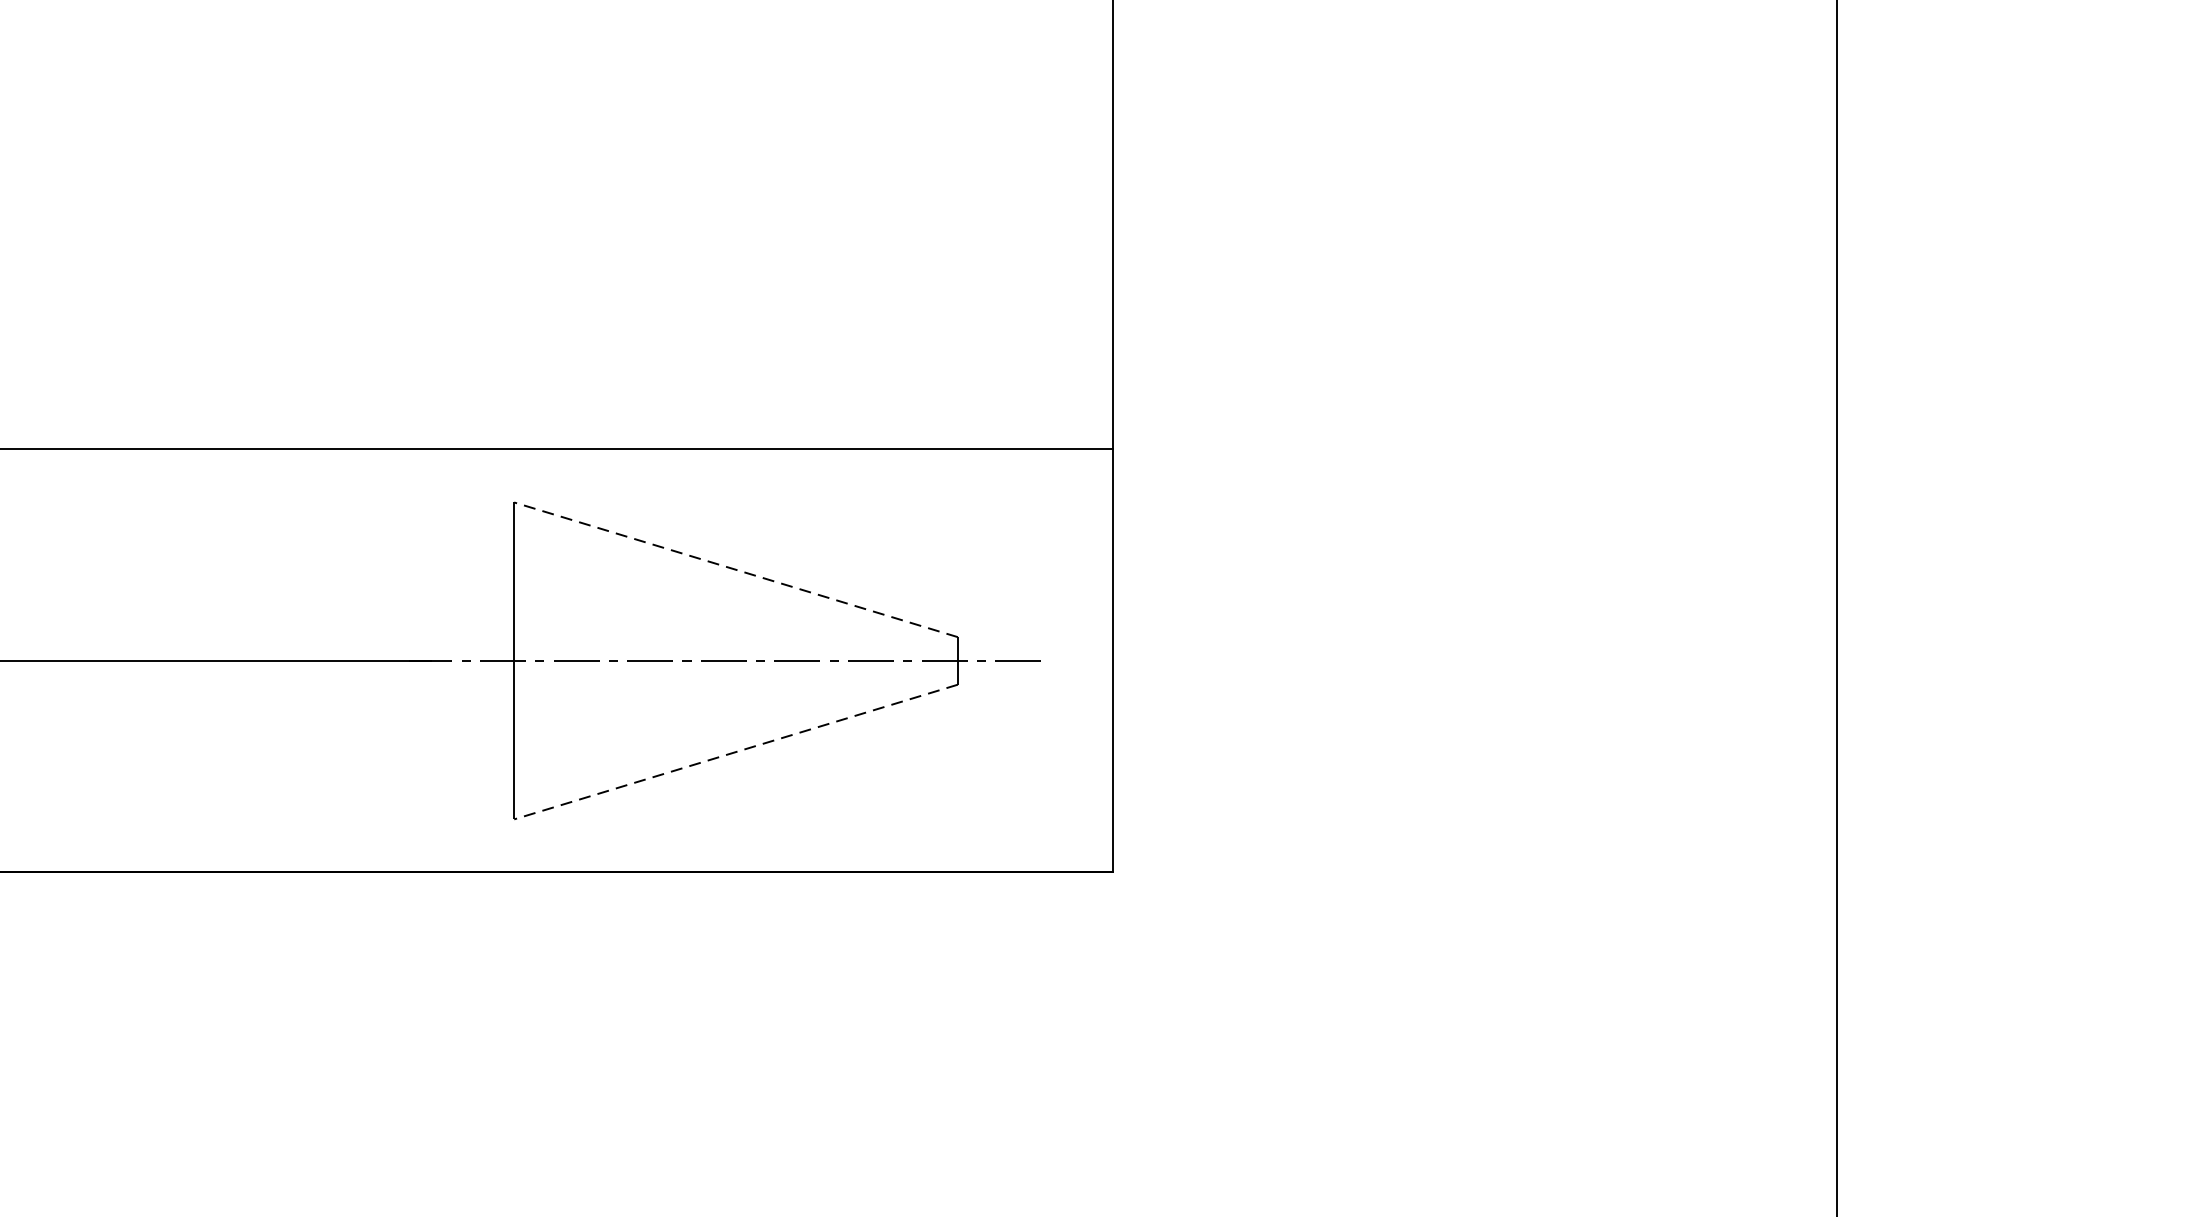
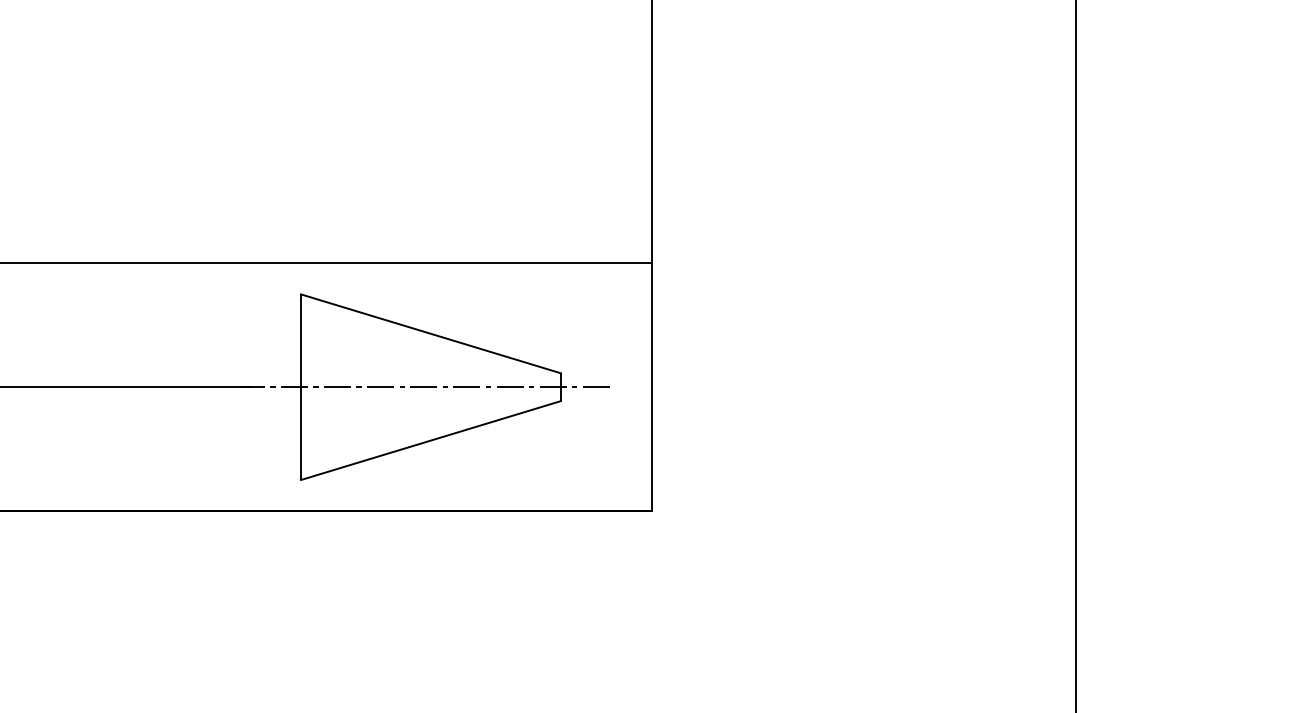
line: (735, 569) -> (430, 333), dashed -> solid
line: (735, 751) -> (430, 440), dashed -> solid

